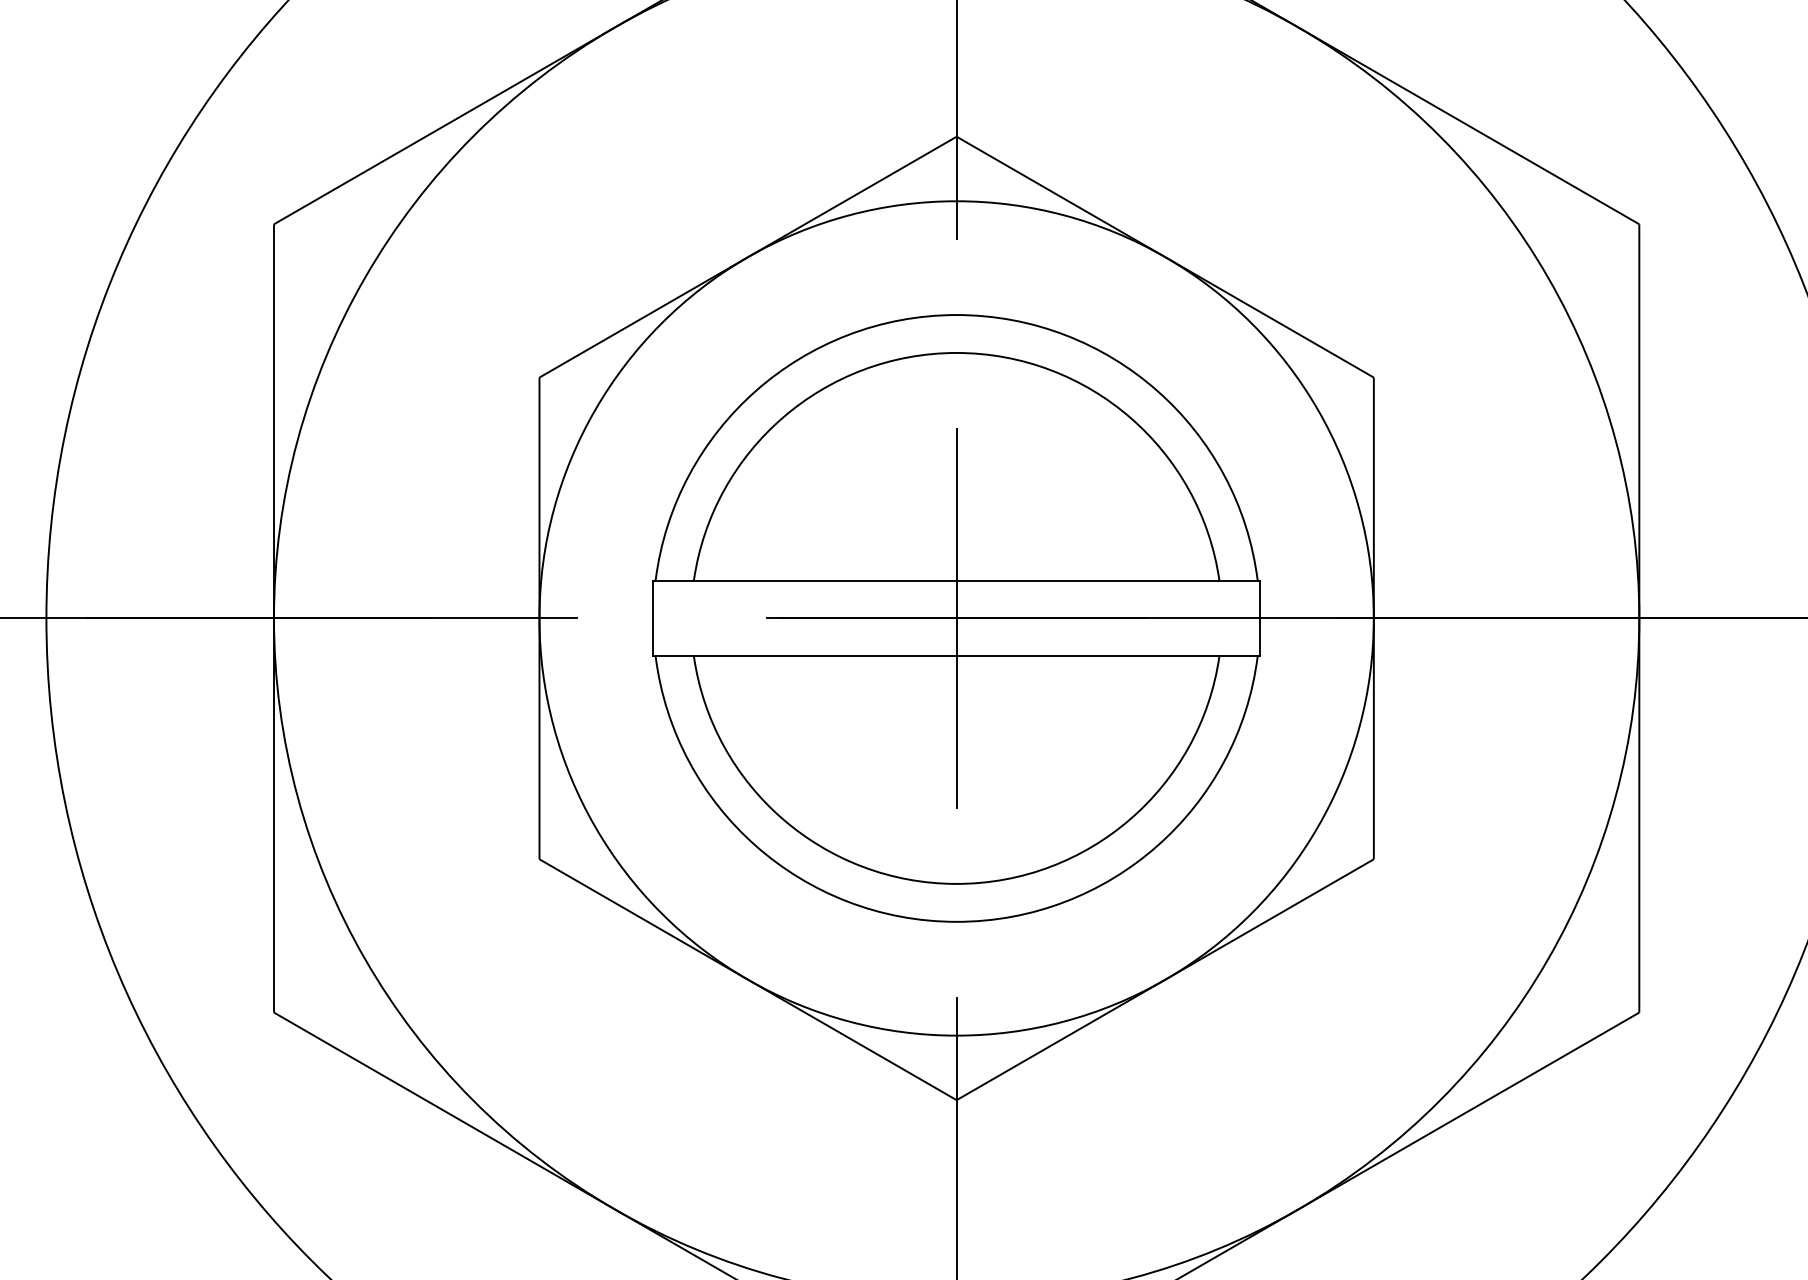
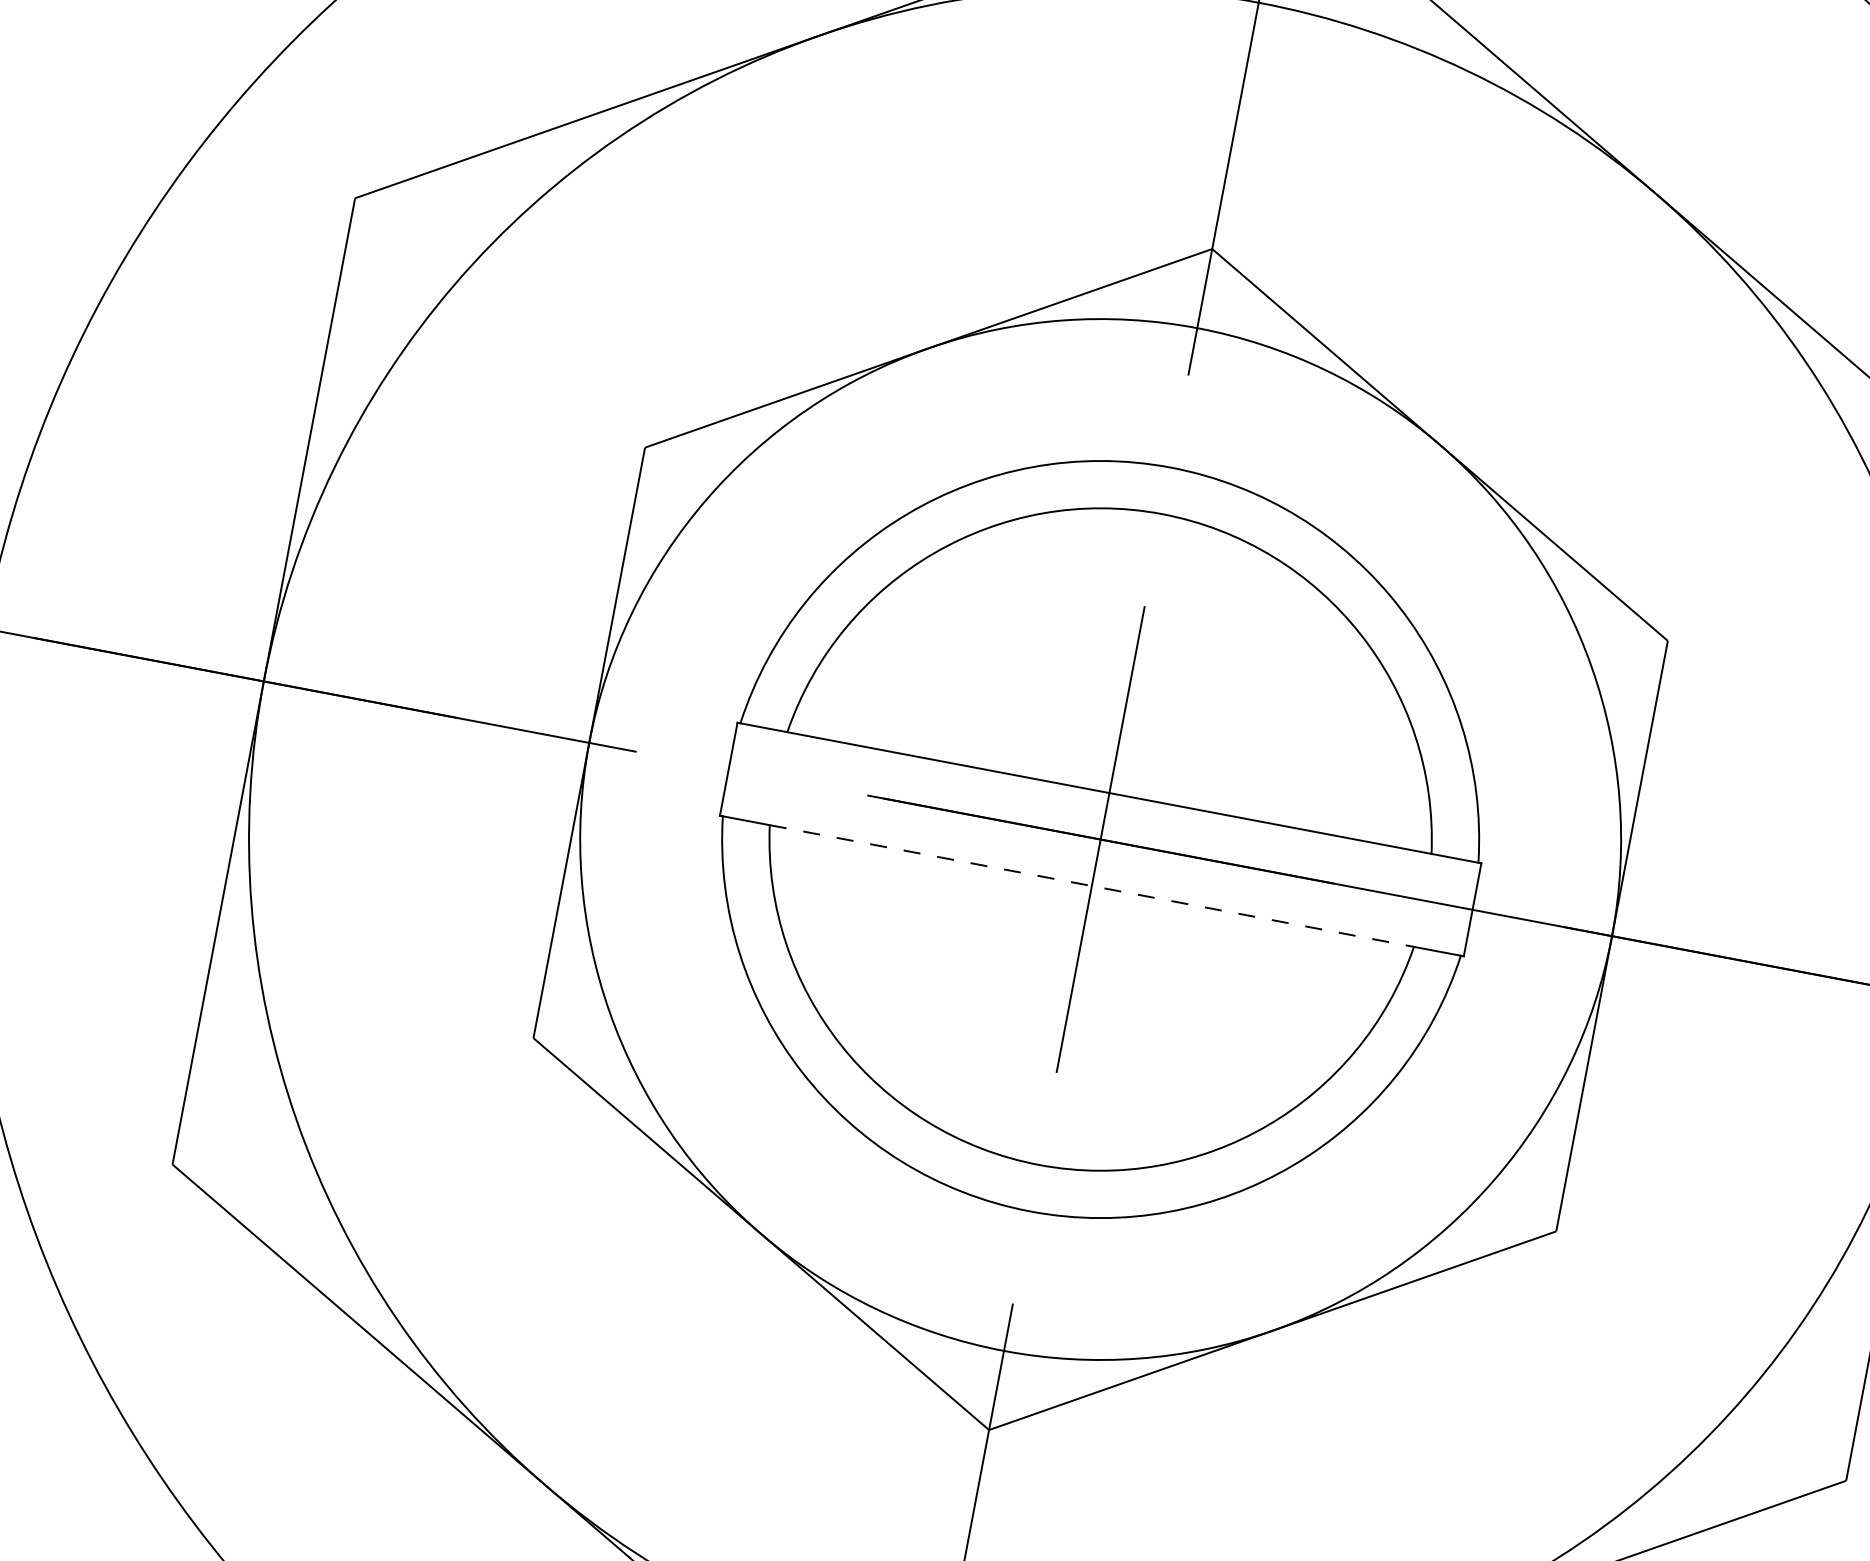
line: (956, 656) -> (1091, 886), solid -> dashed

